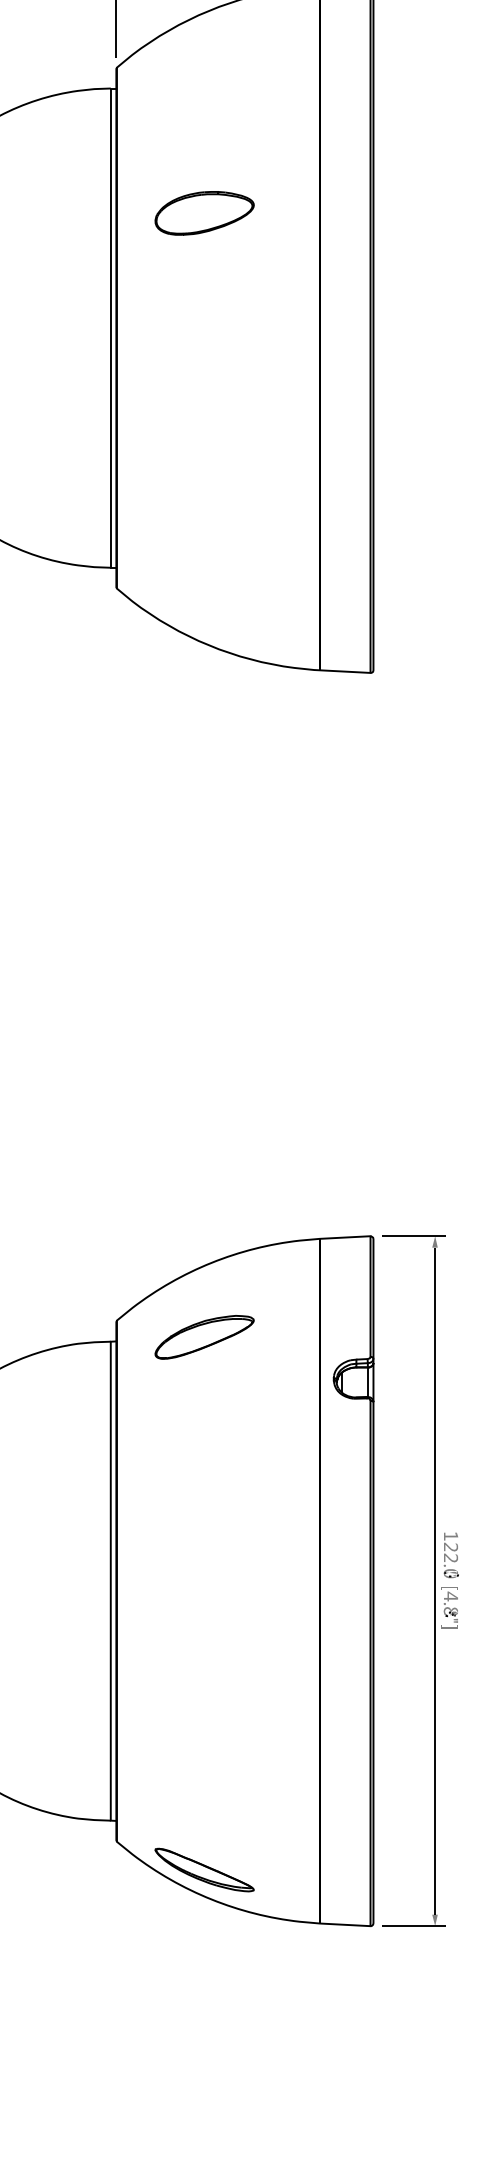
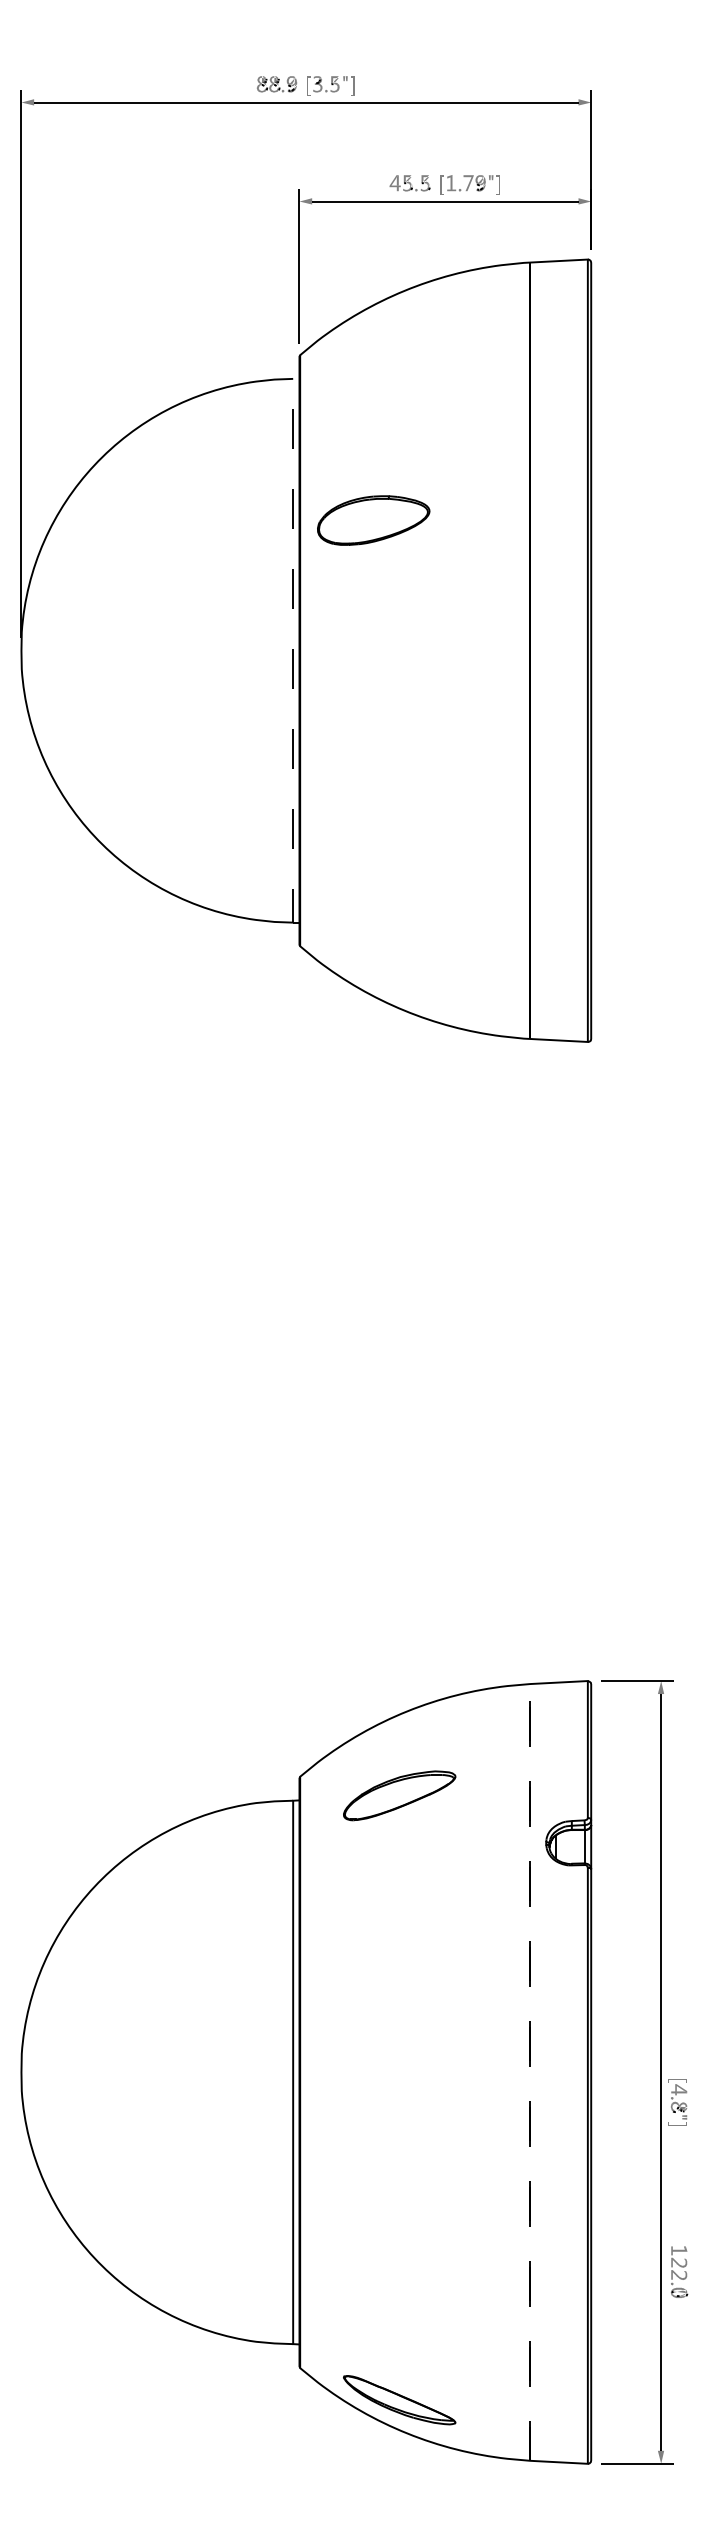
part: (204, 213) -> (373, 520), moved
line: (111, 327) -> (293, 650), solid -> dashed
line: (319, 1239) -> (530, 1684), solid -> dashed
part: (451, 1554) -> (679, 2271), moved

